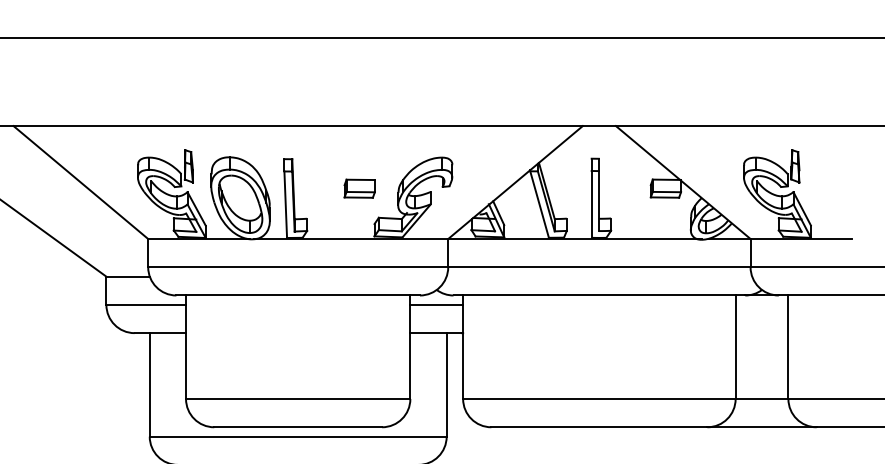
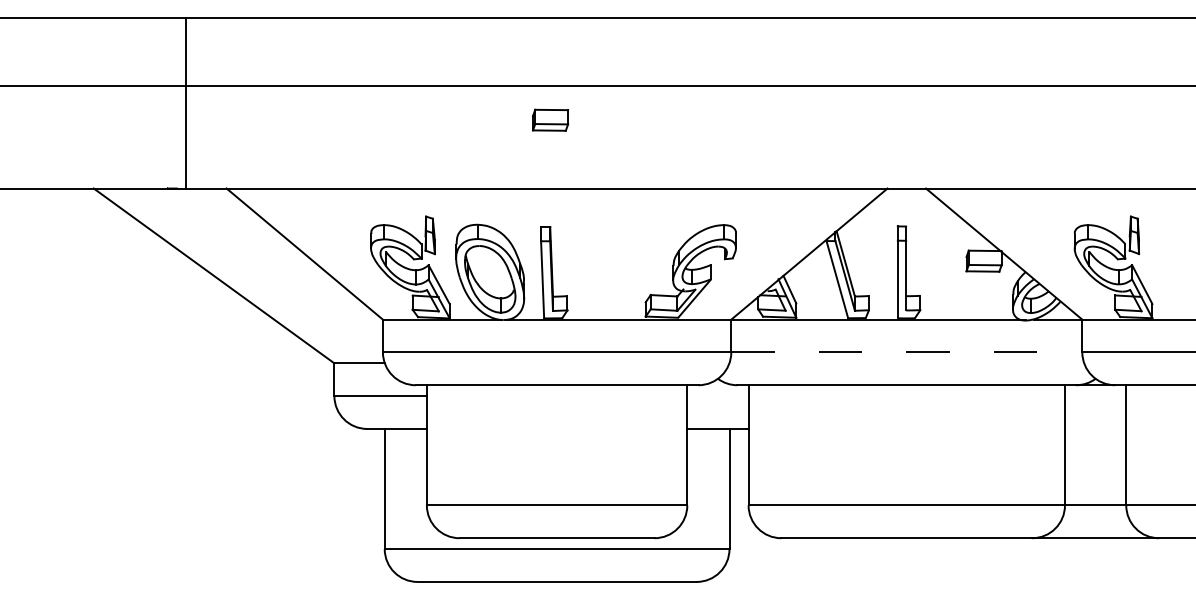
part: (359, 188) -> (550, 119), moved
line: (599, 267) -> (906, 352), solid -> dashed
line: (436, 305) -> (717, 396), removed

